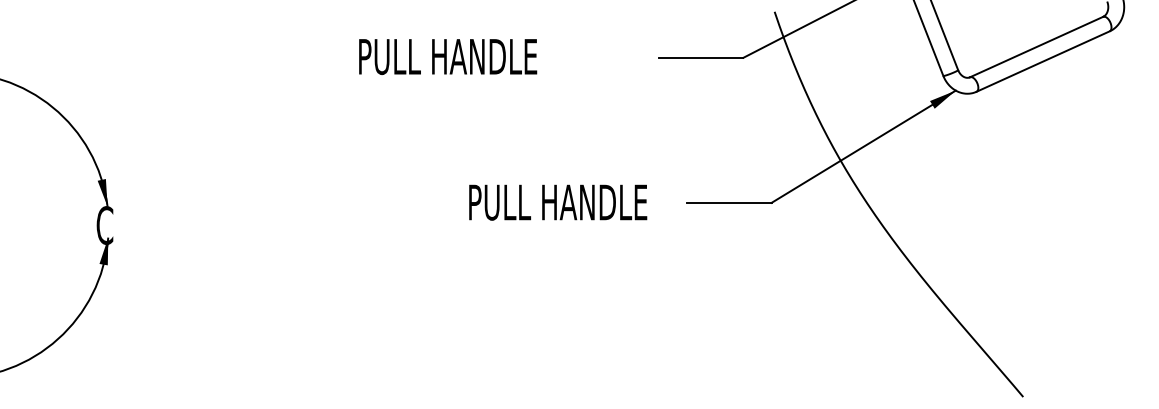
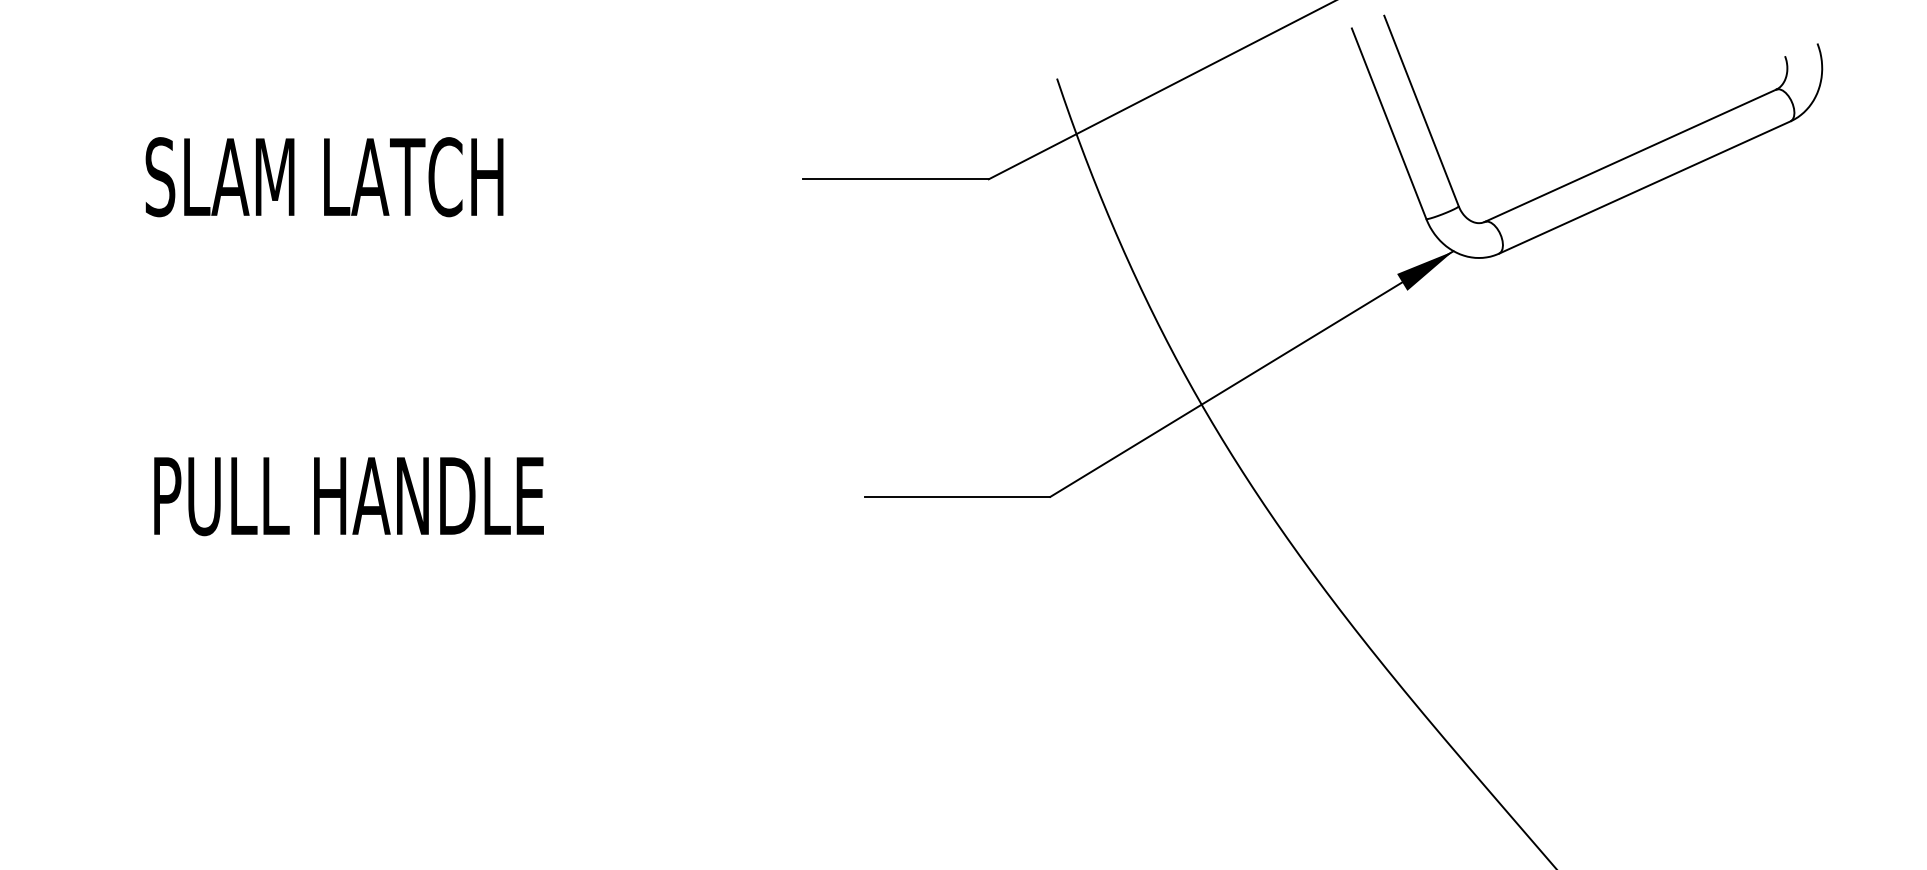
text: (447, 56) -> (340, 176), PULL HANDLE -> SLAM LATCH
text: (558, 202) -> (349, 496), moved

